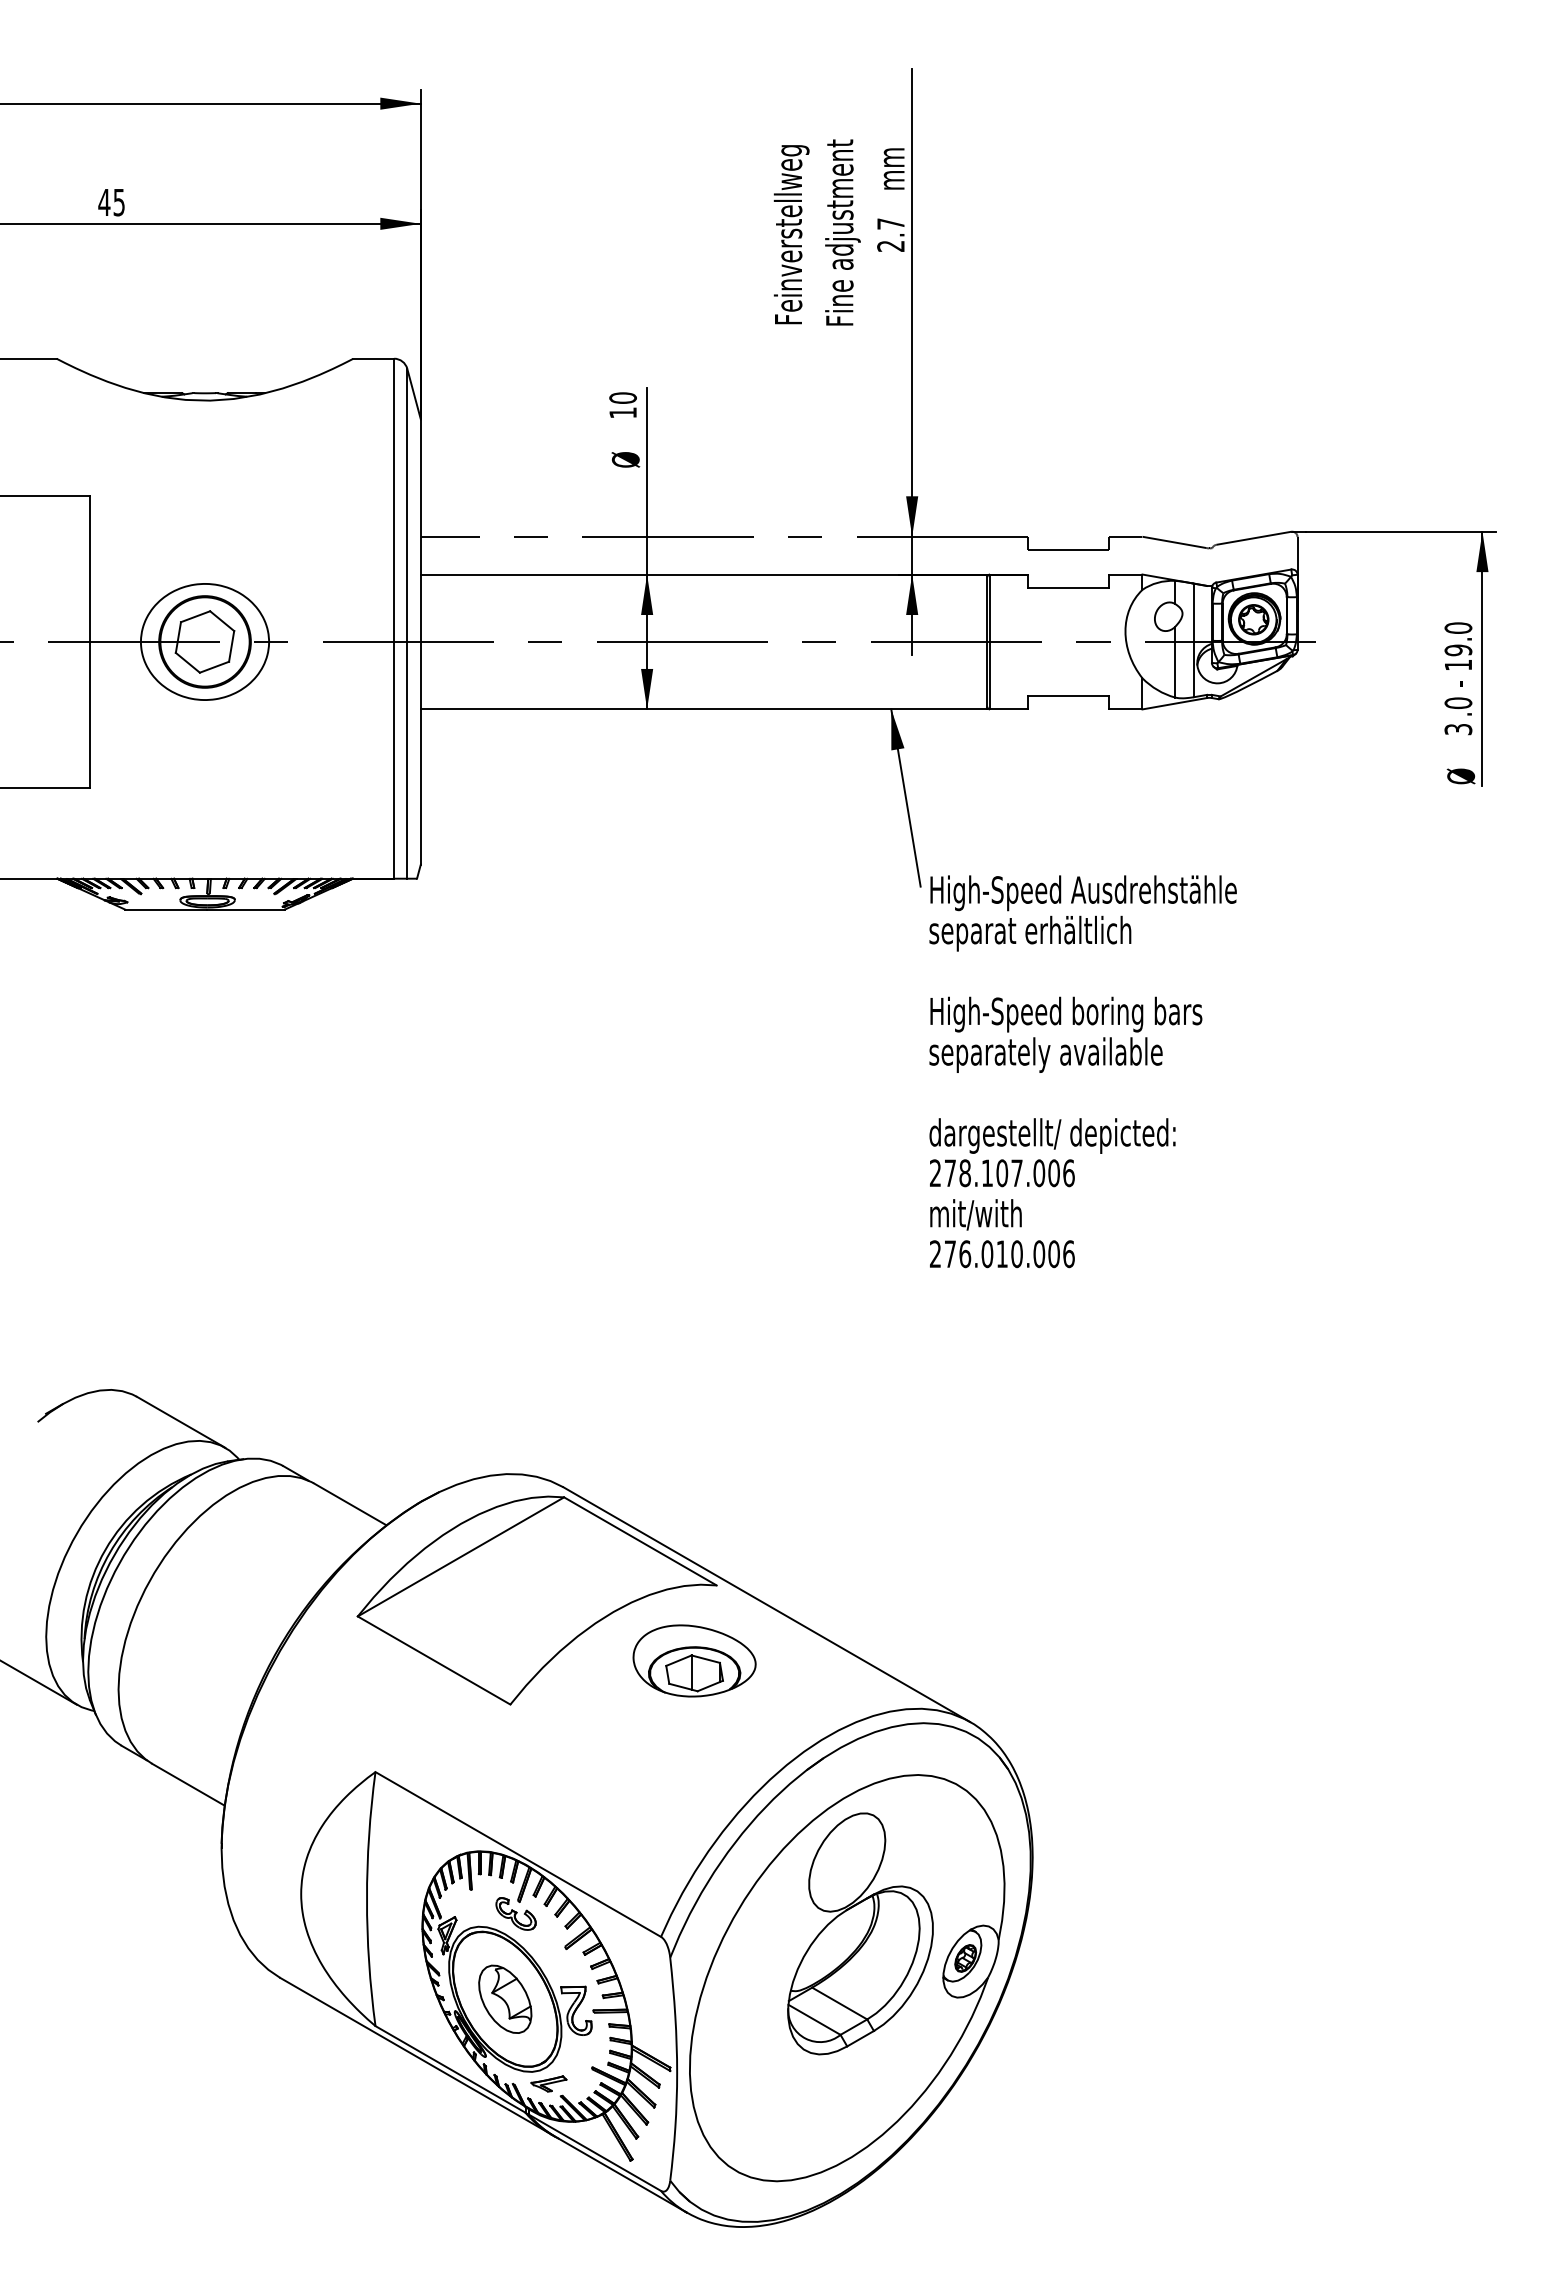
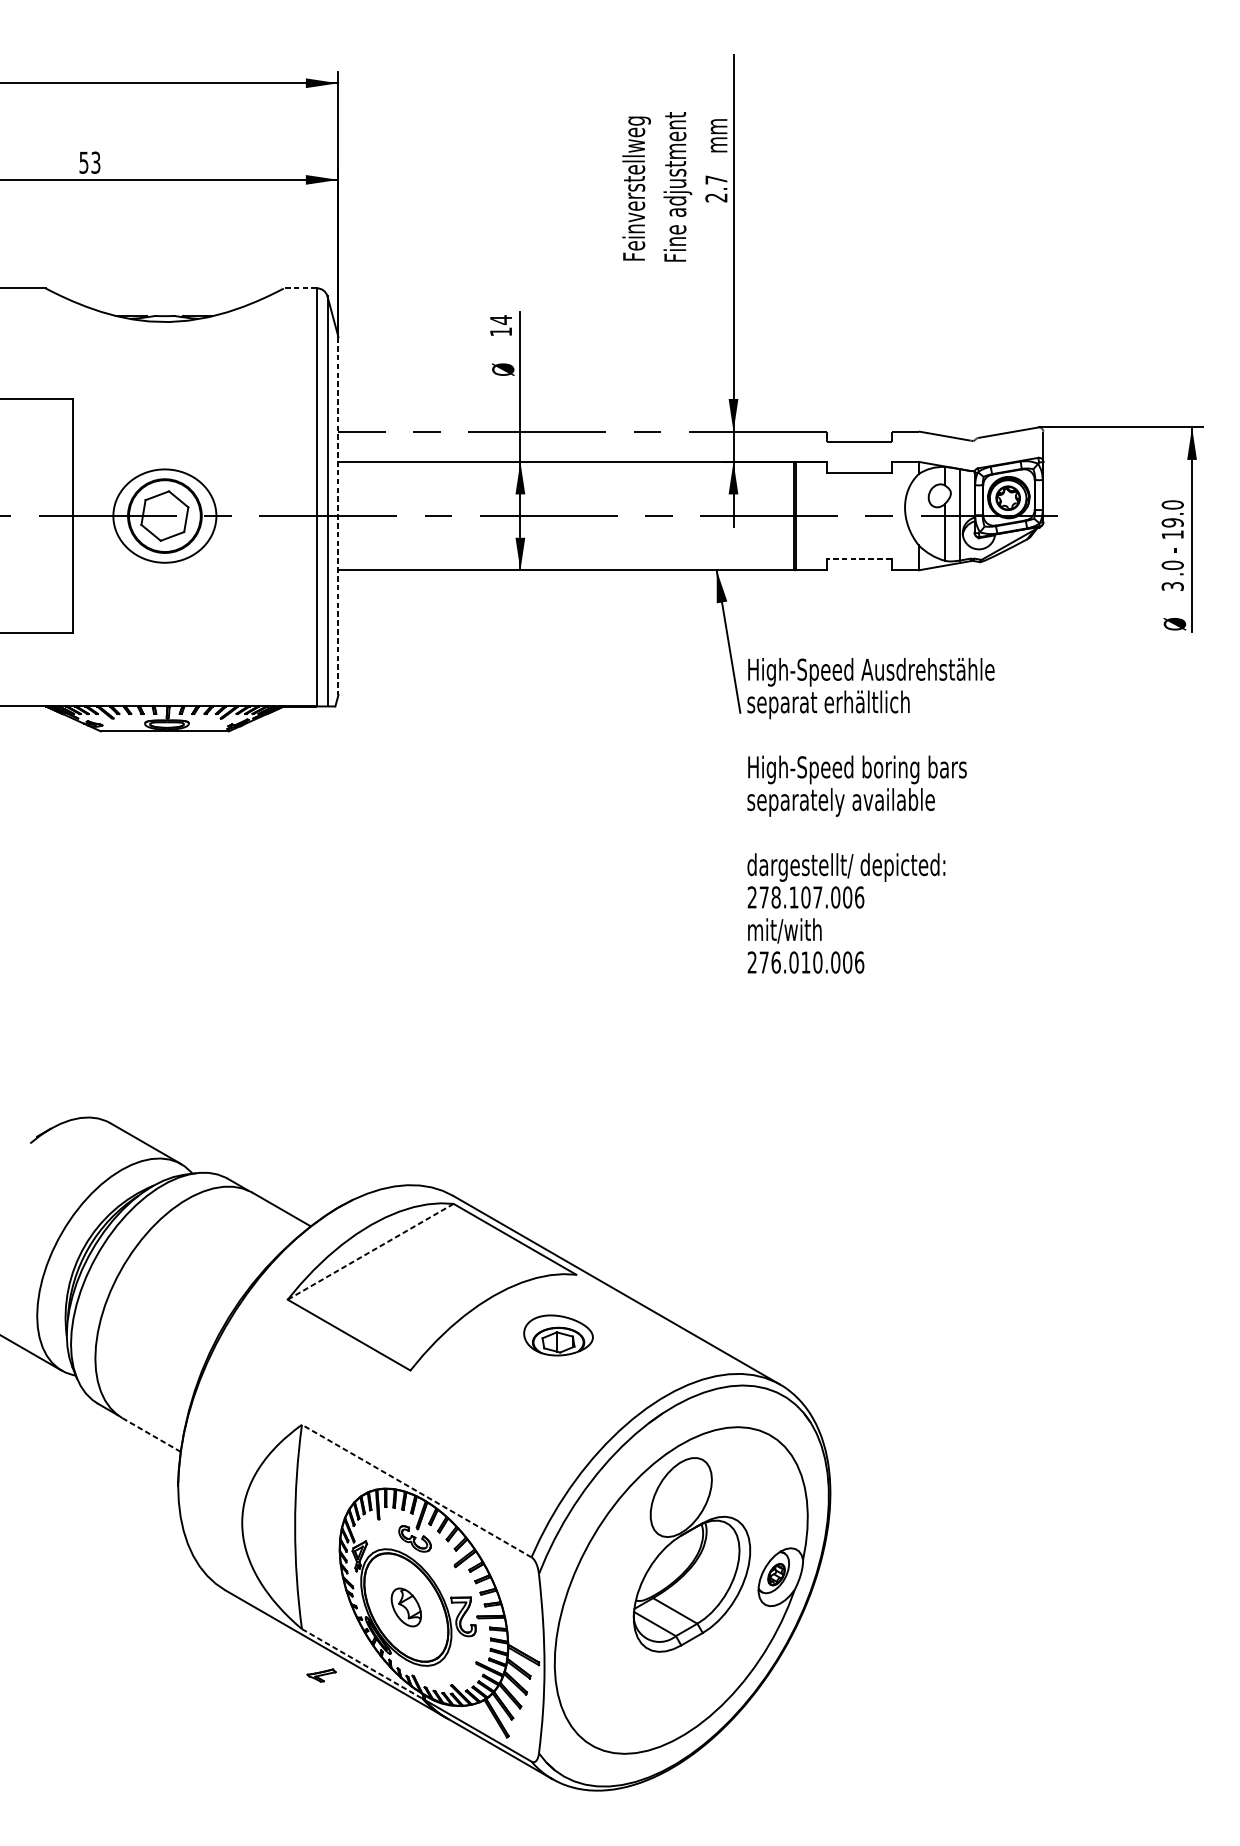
text: (111, 202) -> (89, 162), 45 -> 53
line: (373, 358) -> (300, 288), solid -> dashed
text: (622, 398) -> (500, 320), 10 -> 14
line: (420, 641) -> (338, 515), solid -> dashed
line: (1067, 695) -> (858, 559), solid -> dashed
text: (1082, 1071) -> (870, 815), moved
line: (460, 1557) -> (370, 1252), solid -> dashed
part: (694, 1660) -> (558, 1335), size x0.7
line: (188, 1784) -> (151, 1434), solid -> dashed
line: (518, 1854) -> (416, 1491), solid -> dashed
part: (505, 1998) -> (406, 1606), size x0.7
line: (450, 2069) -> (362, 1663), solid -> dashed
part: (548, 2083) -> (321, 1675), moved

